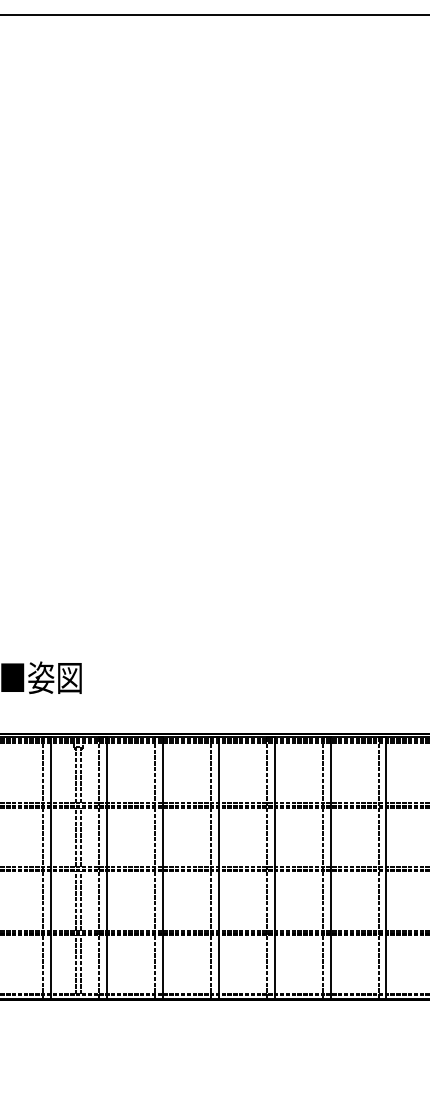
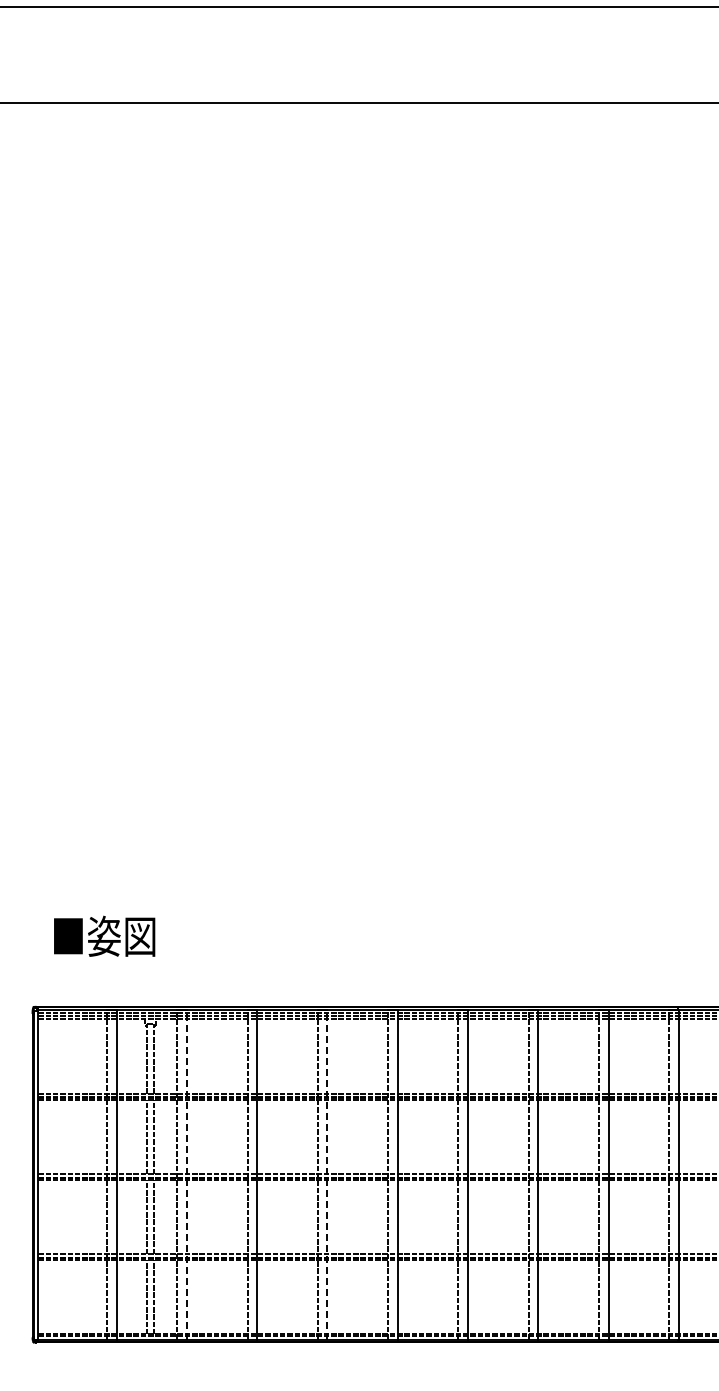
line: (106, 867) -> (186, 1175), solid -> dashed
line: (218, 867) -> (327, 1175), solid -> dashed

